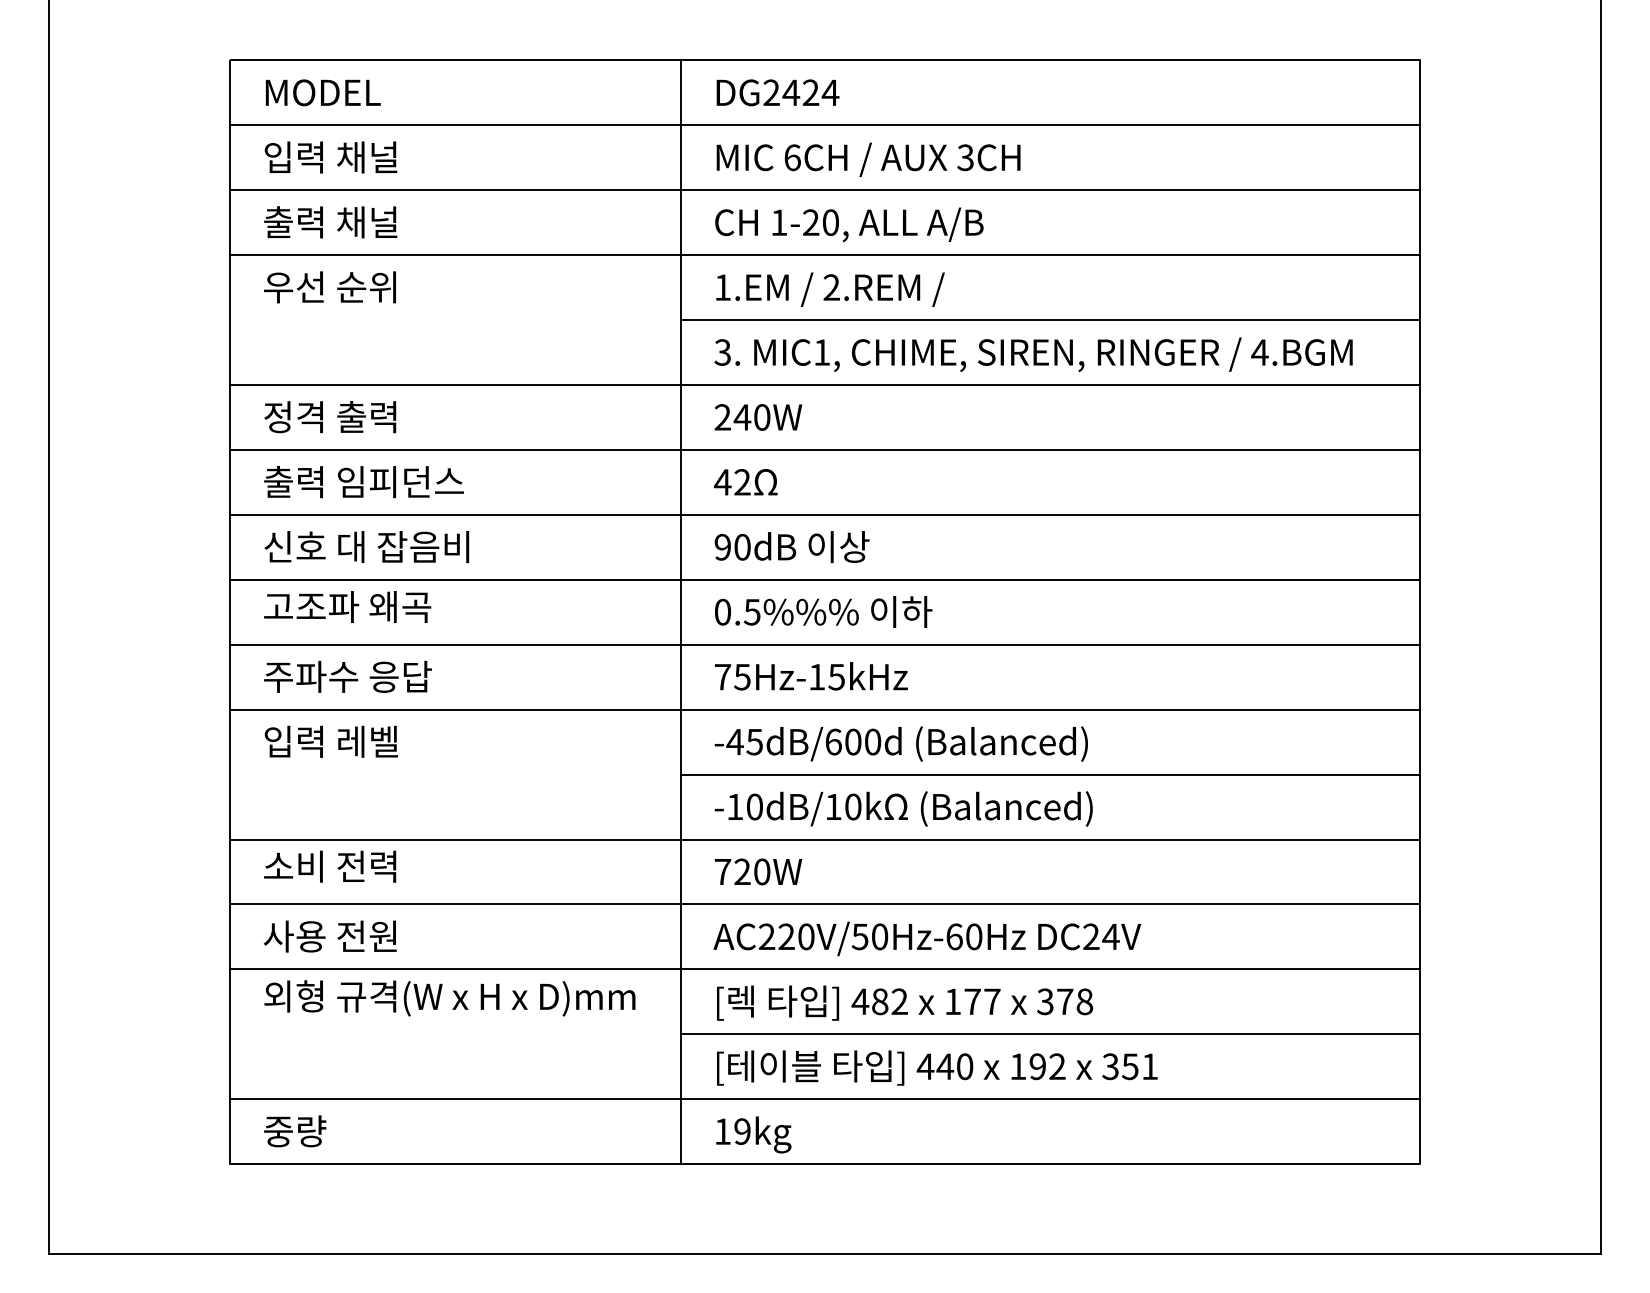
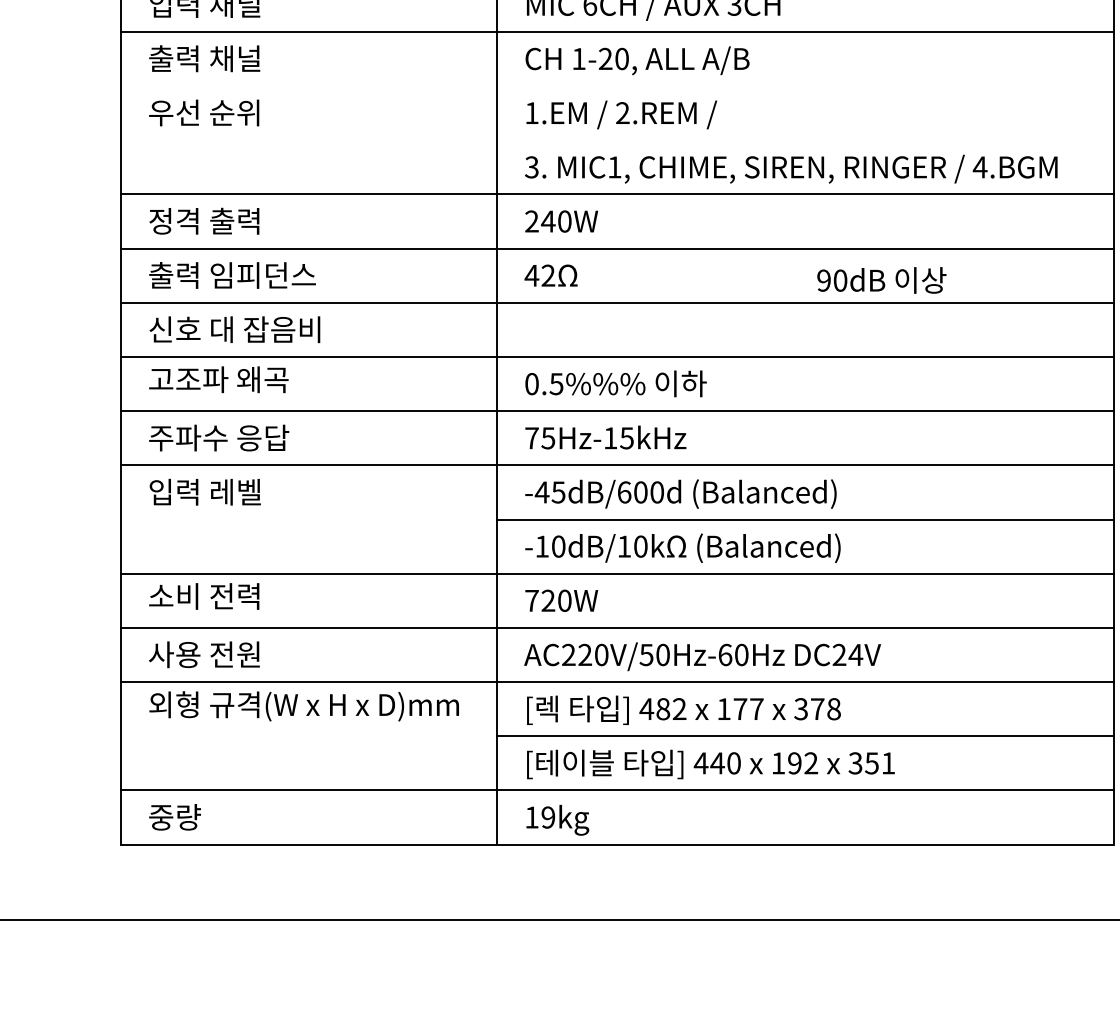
line: (824, 255) -> (616, 86), removed
line: (1050, 320) -> (805, 140), removed
text: (791, 546) -> (881, 280), moved

